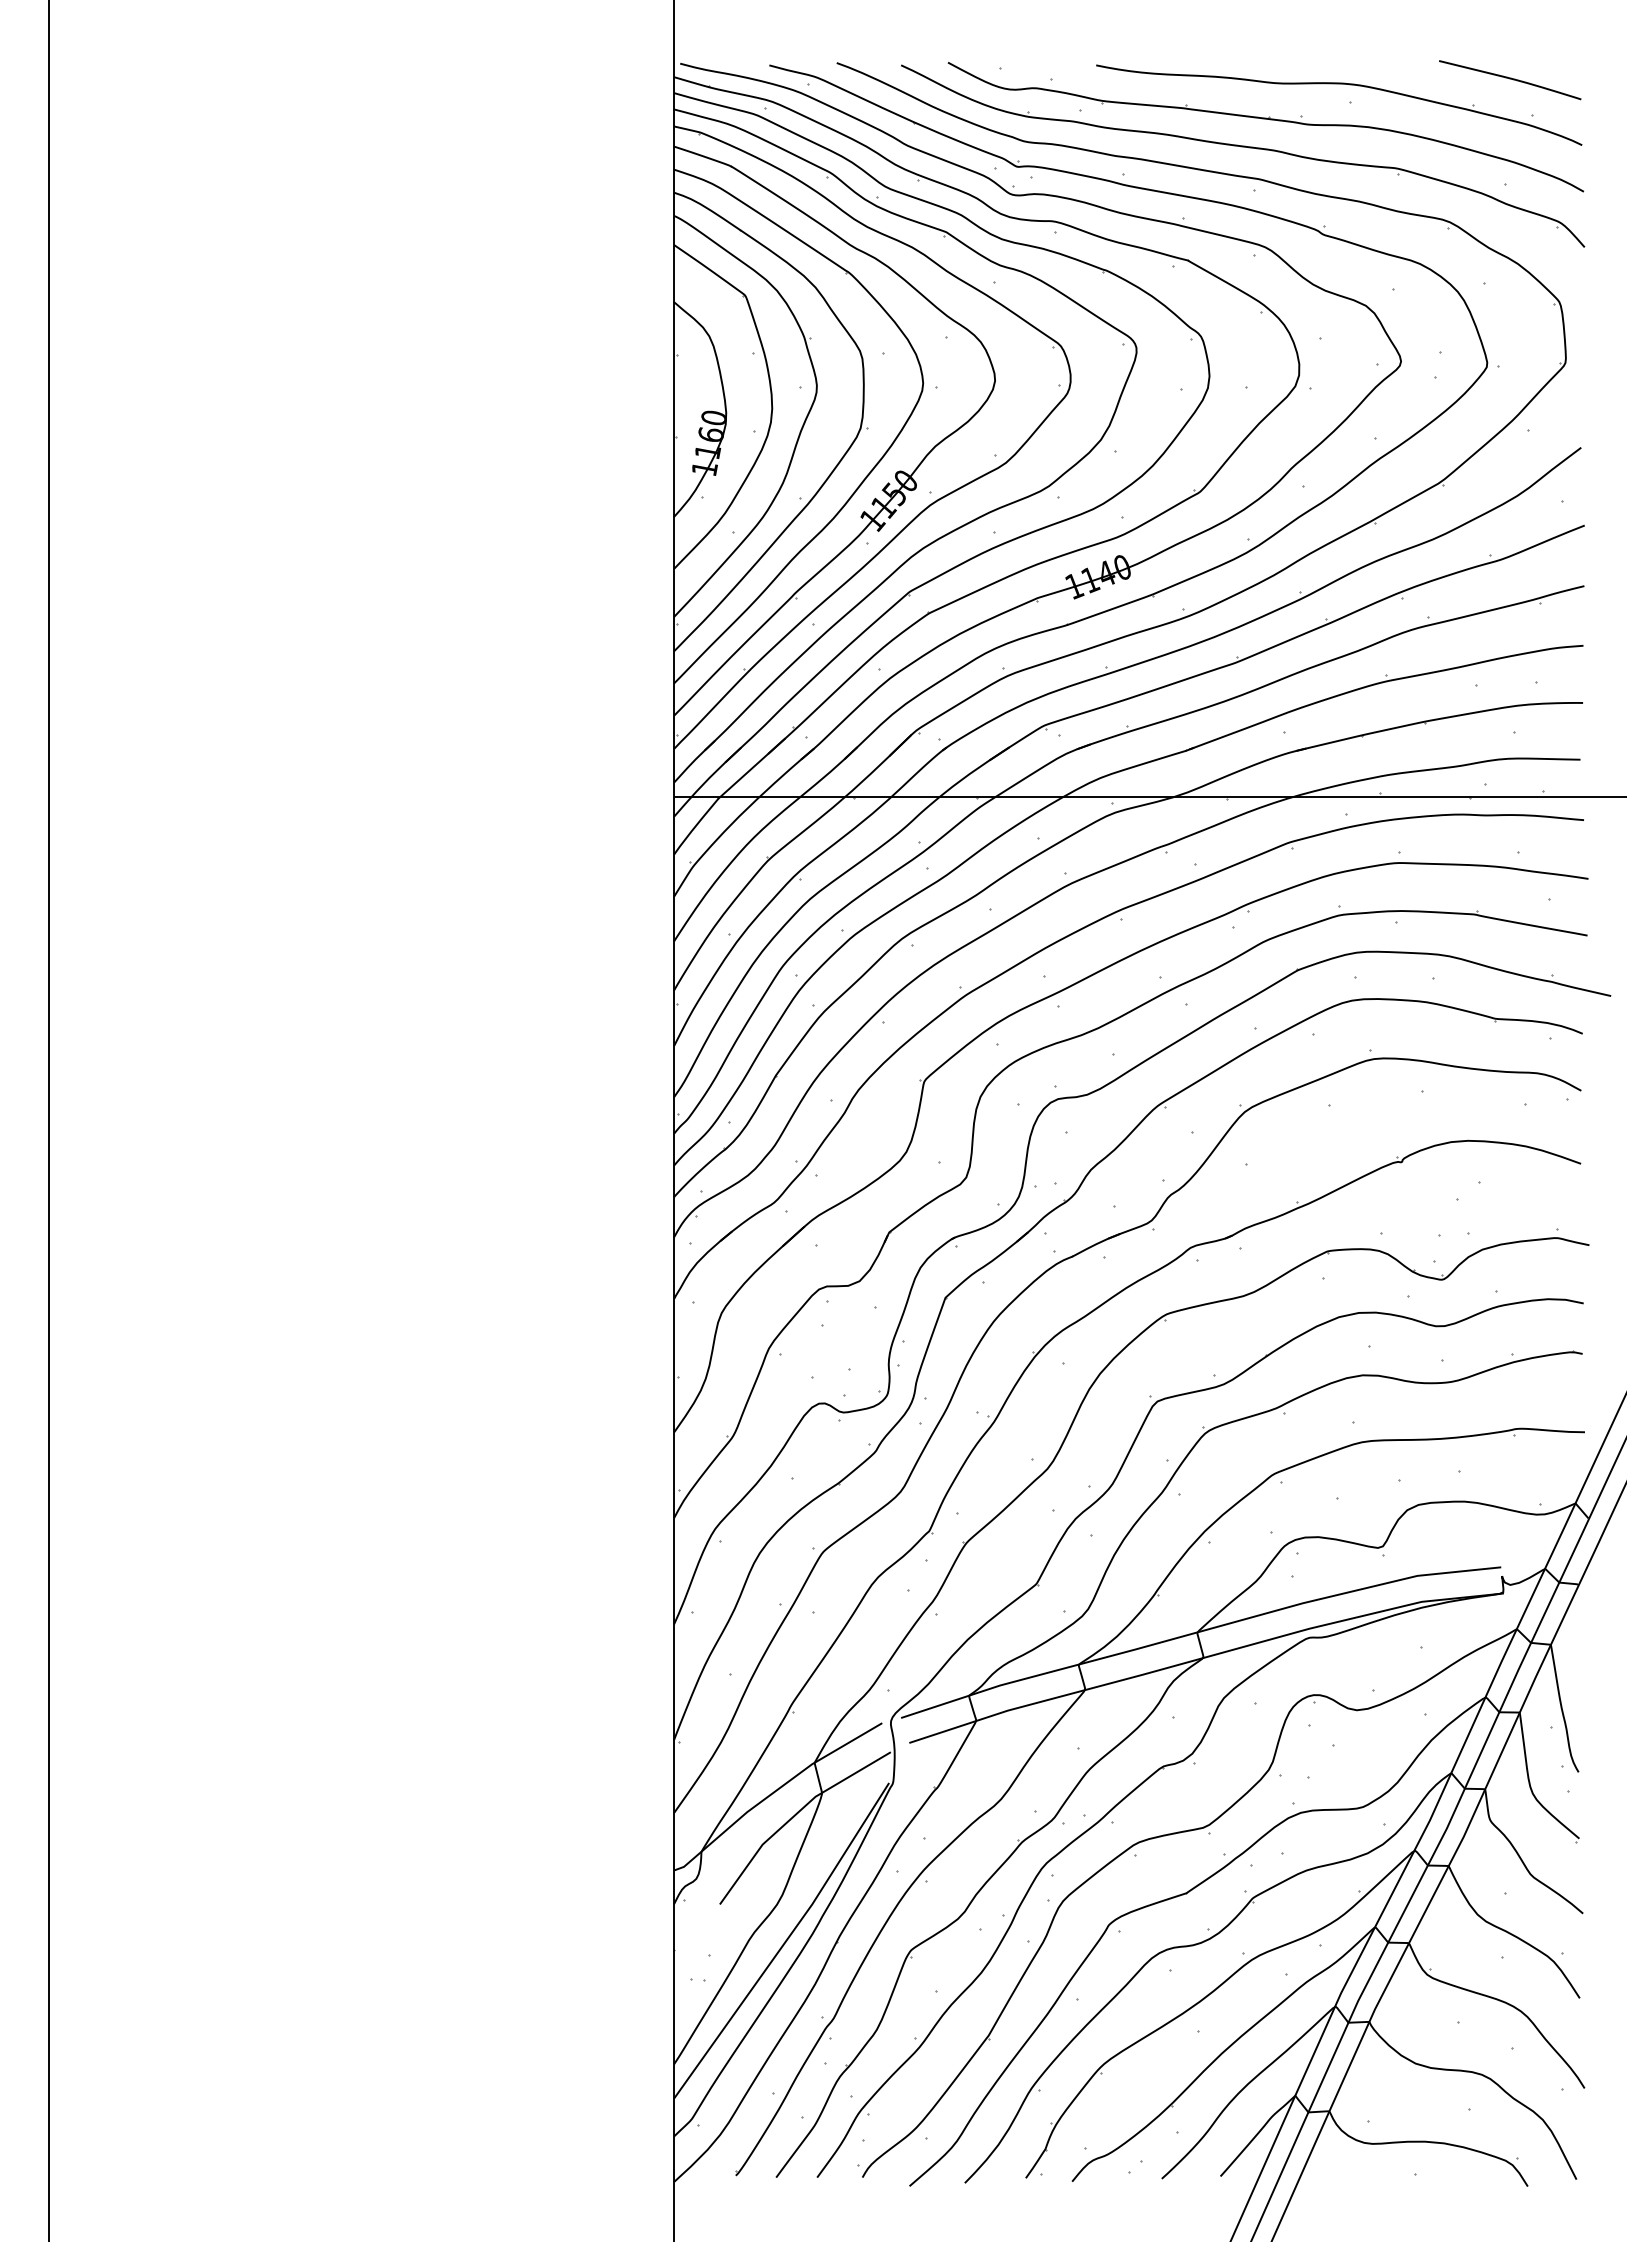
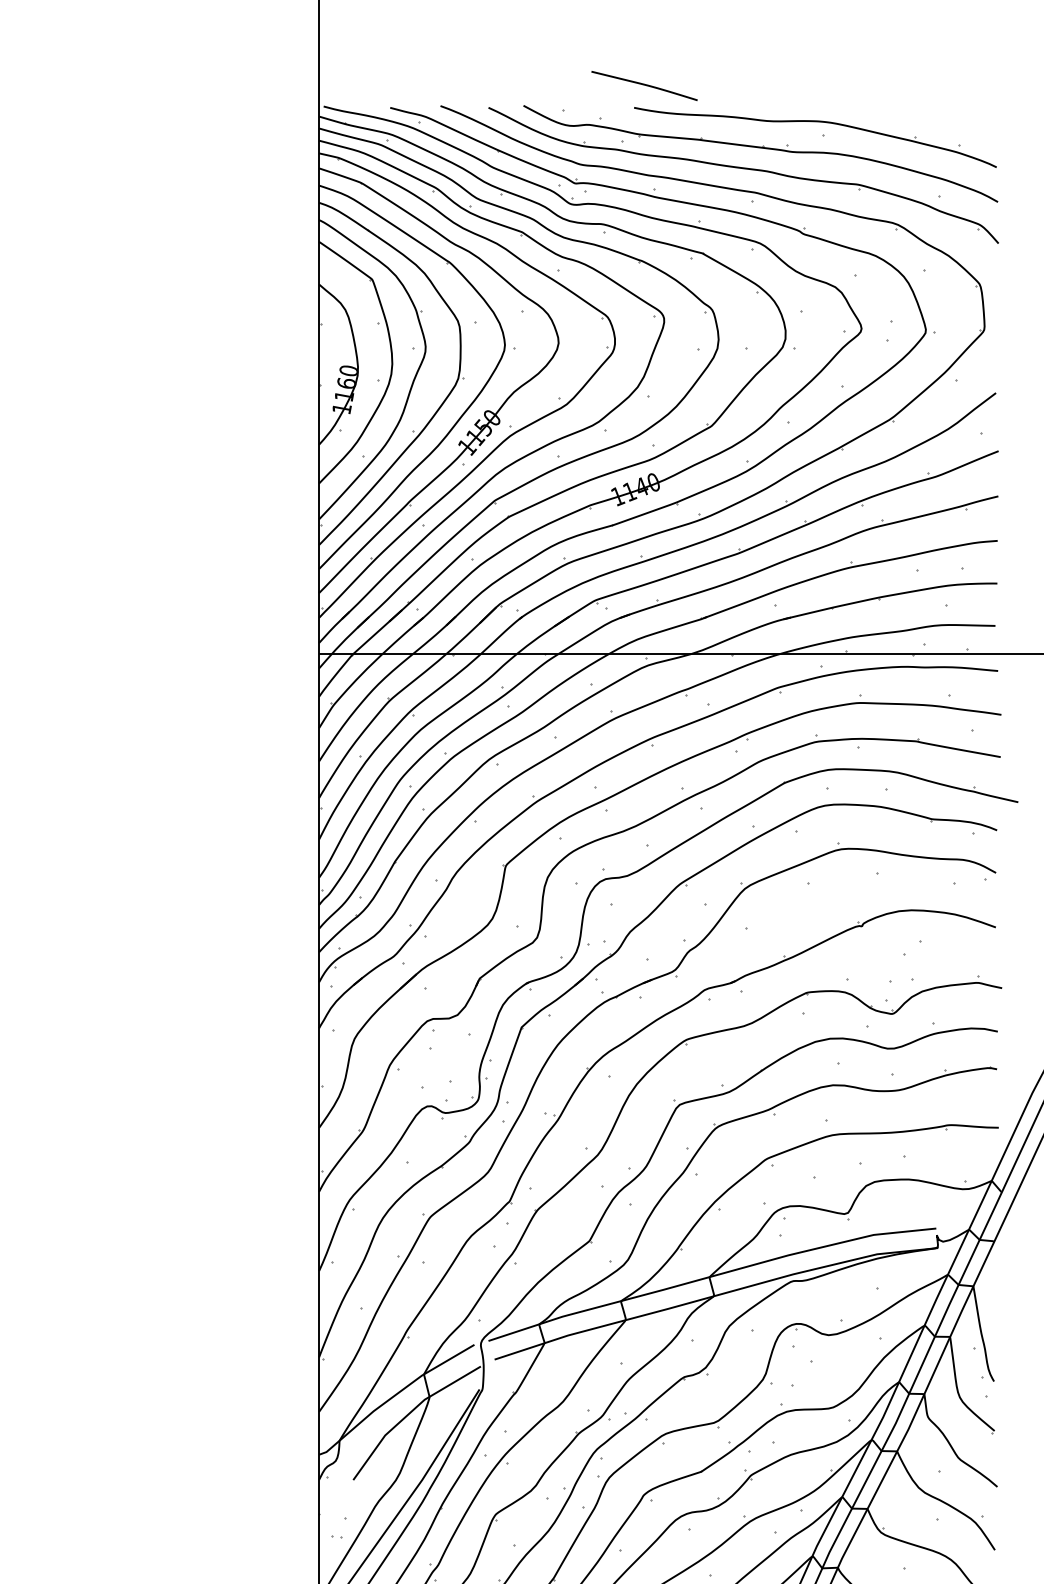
curve: (1510, 79) -> (644, 85), moved

